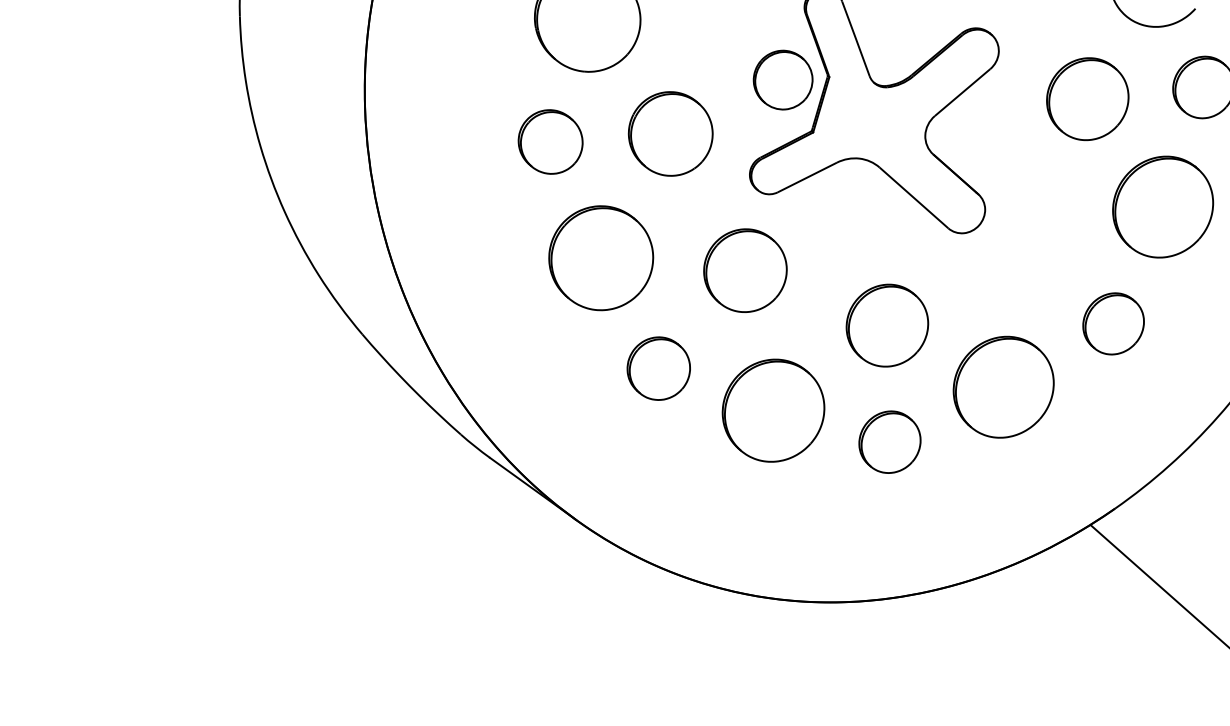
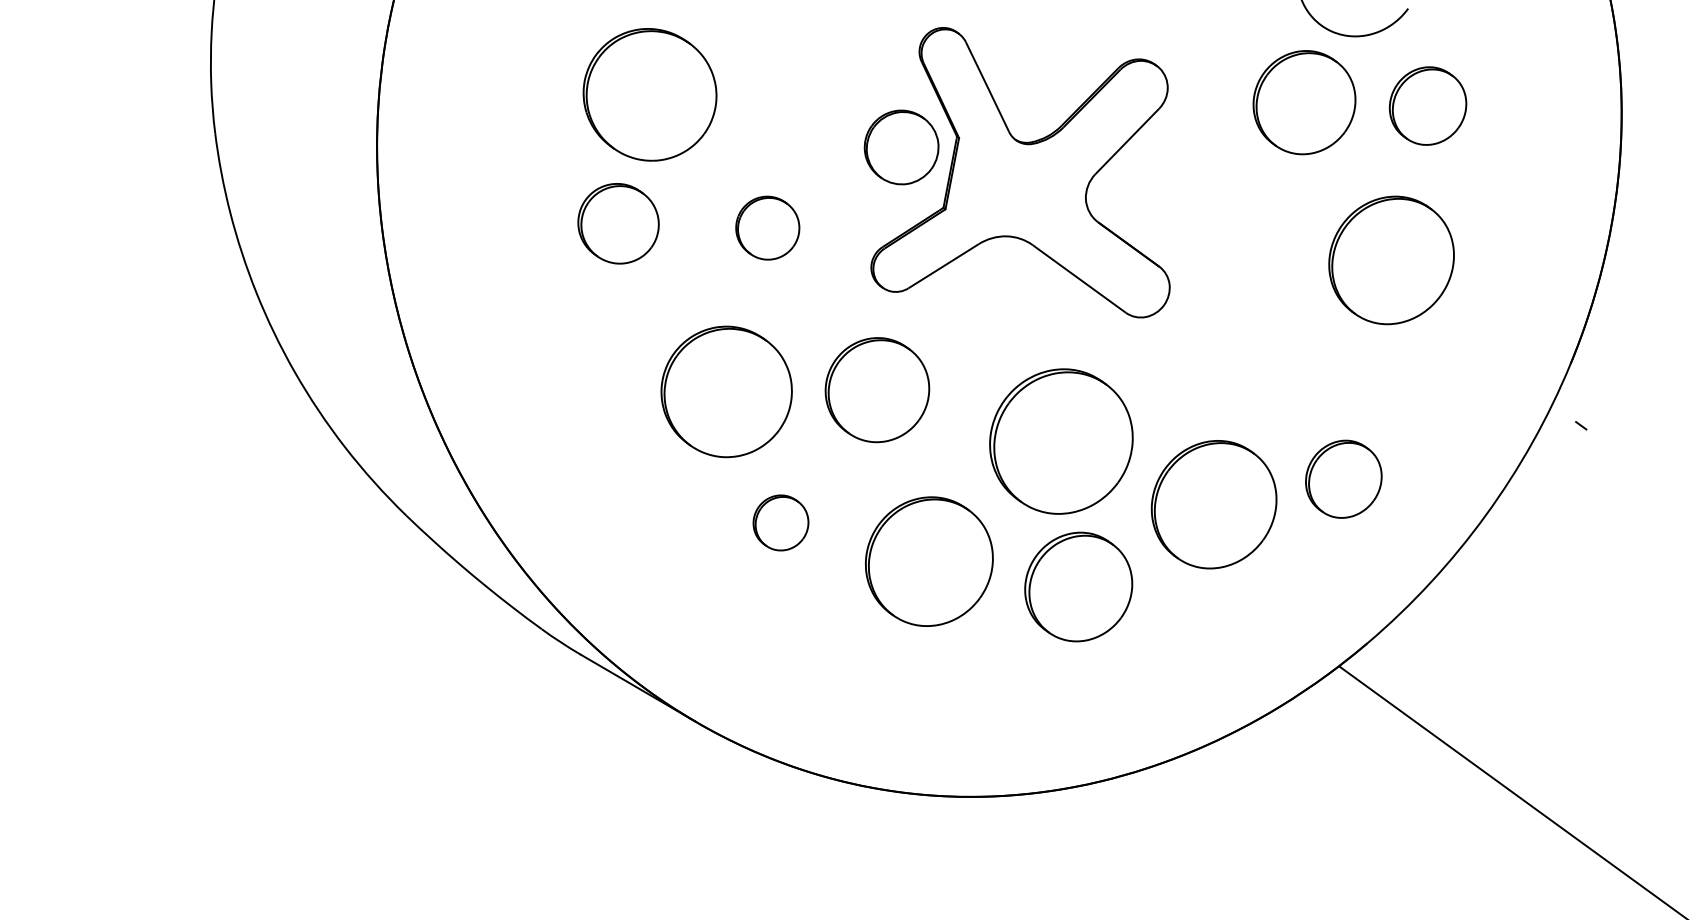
part: (1087, 99) -> (1304, 102), moved
part: (670, 133) -> (767, 227), size x0.6
part: (550, 141) -> (618, 223), moved
part: (601, 257) -> (726, 391), moved
part: (1113, 323) -> (1343, 478), moved
part: (887, 325) -> (1061, 441), size x1.4
part: (658, 368) -> (780, 522), size x0.7
part: (889, 441) -> (1078, 586), size x1.4

